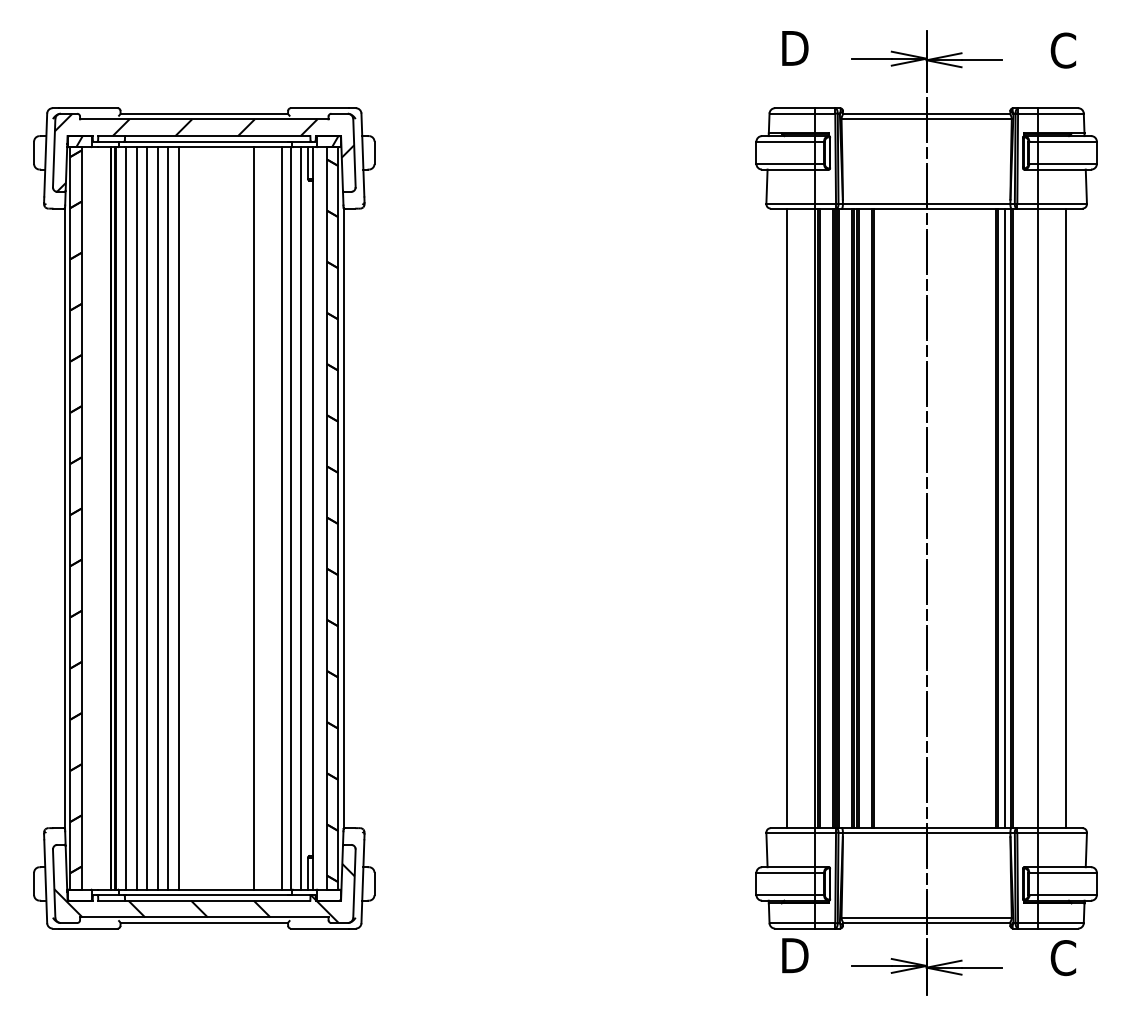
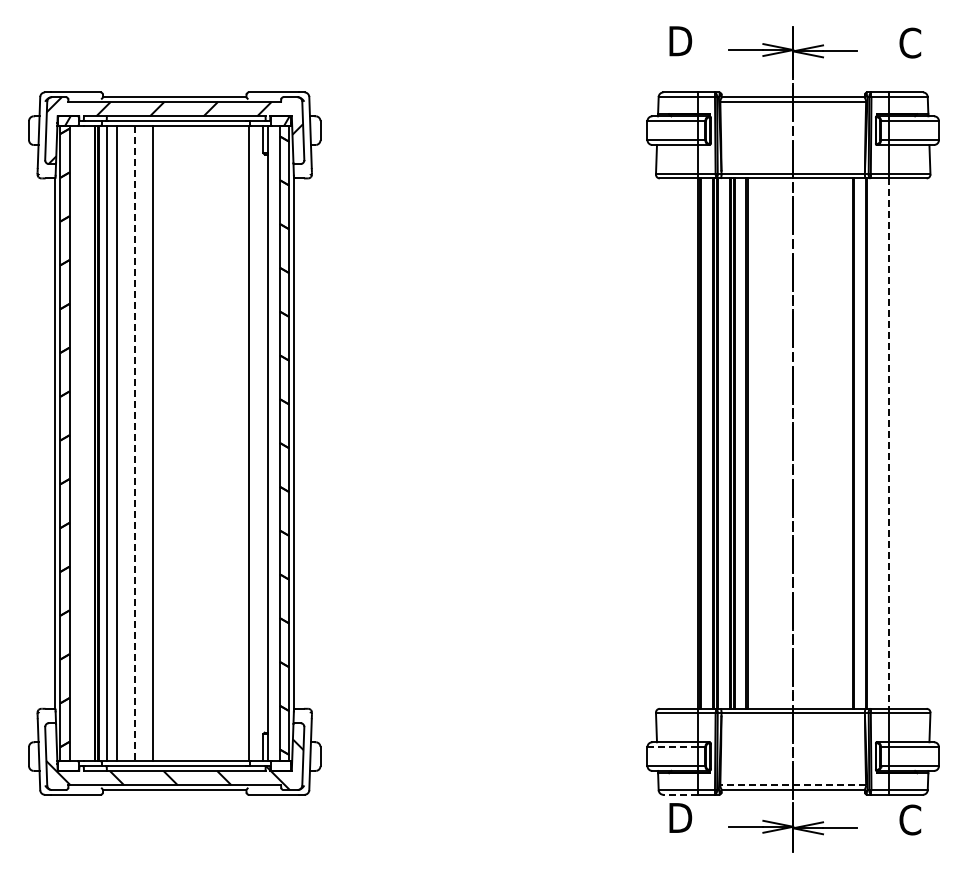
line: (146, 518) -> (125, 443), removed
line: (158, 518) -> (135, 443), solid -> dashed
line: (167, 518) -> (143, 443), removed
line: (254, 518) -> (217, 443), removed
line: (282, 518) -> (241, 443), removed
line: (300, 518) -> (257, 443), removed
line: (786, 518) -> (673, 443), removed
line: (1004, 518) -> (859, 443), removed
line: (1065, 518) -> (912, 443), removed
line: (1037, 519) -> (888, 444), solid -> dashed
line: (785, 873) -> (672, 747), solid -> dashed
line: (926, 917) -> (793, 785), solid -> dashed
line: (795, 928) -> (680, 794), solid -> dashed

